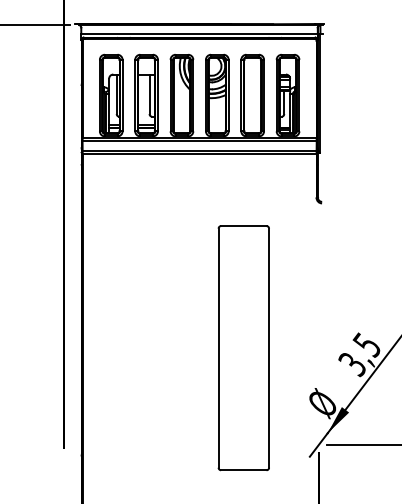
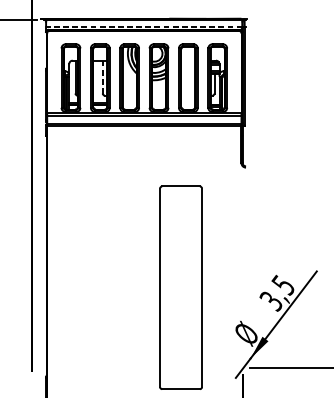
line: (199, 33) -> (144, 26), solid -> dashed
line: (149, 94) -> (102, 77), solid -> dashed

